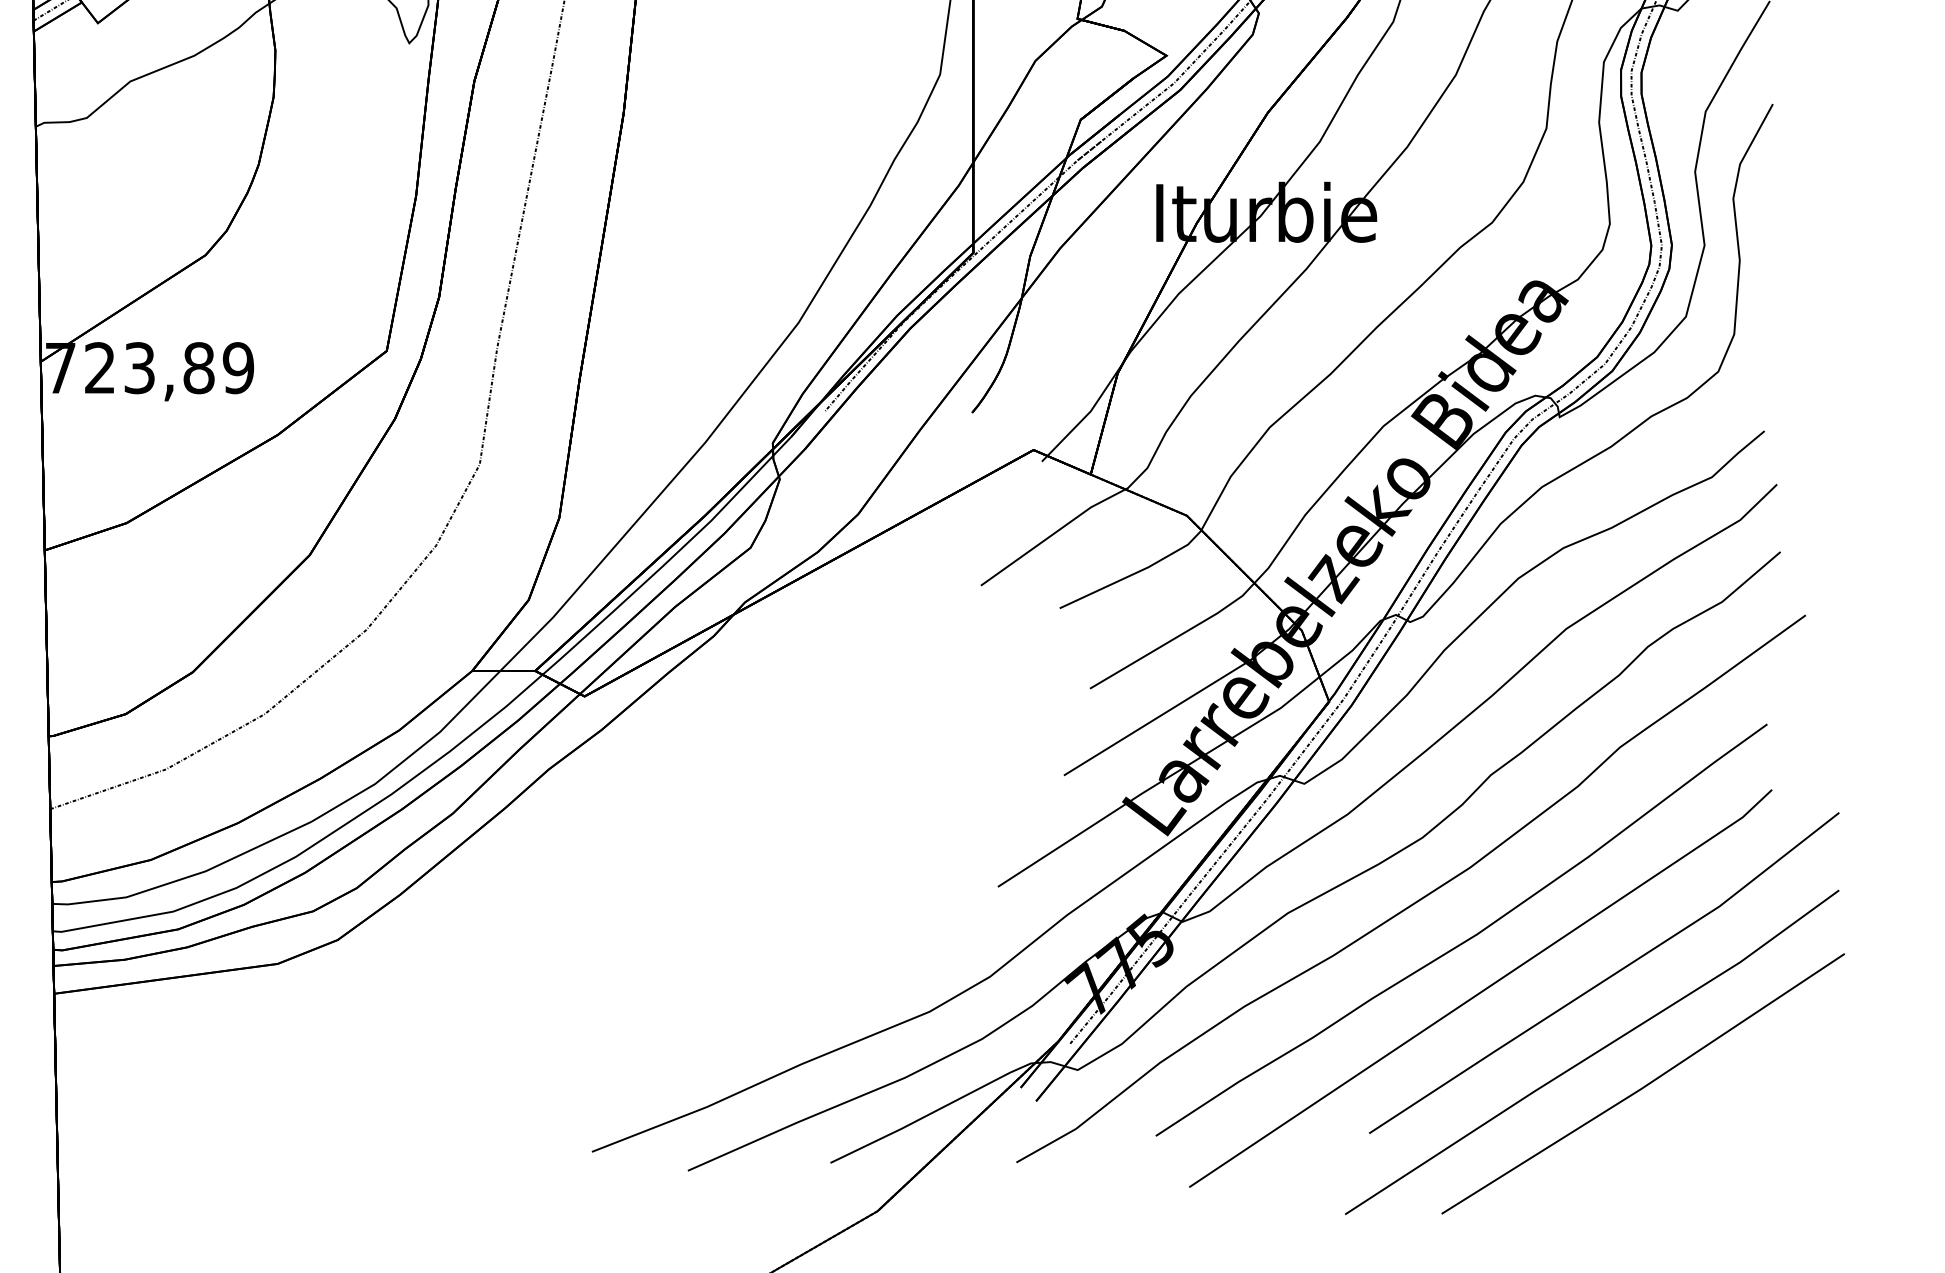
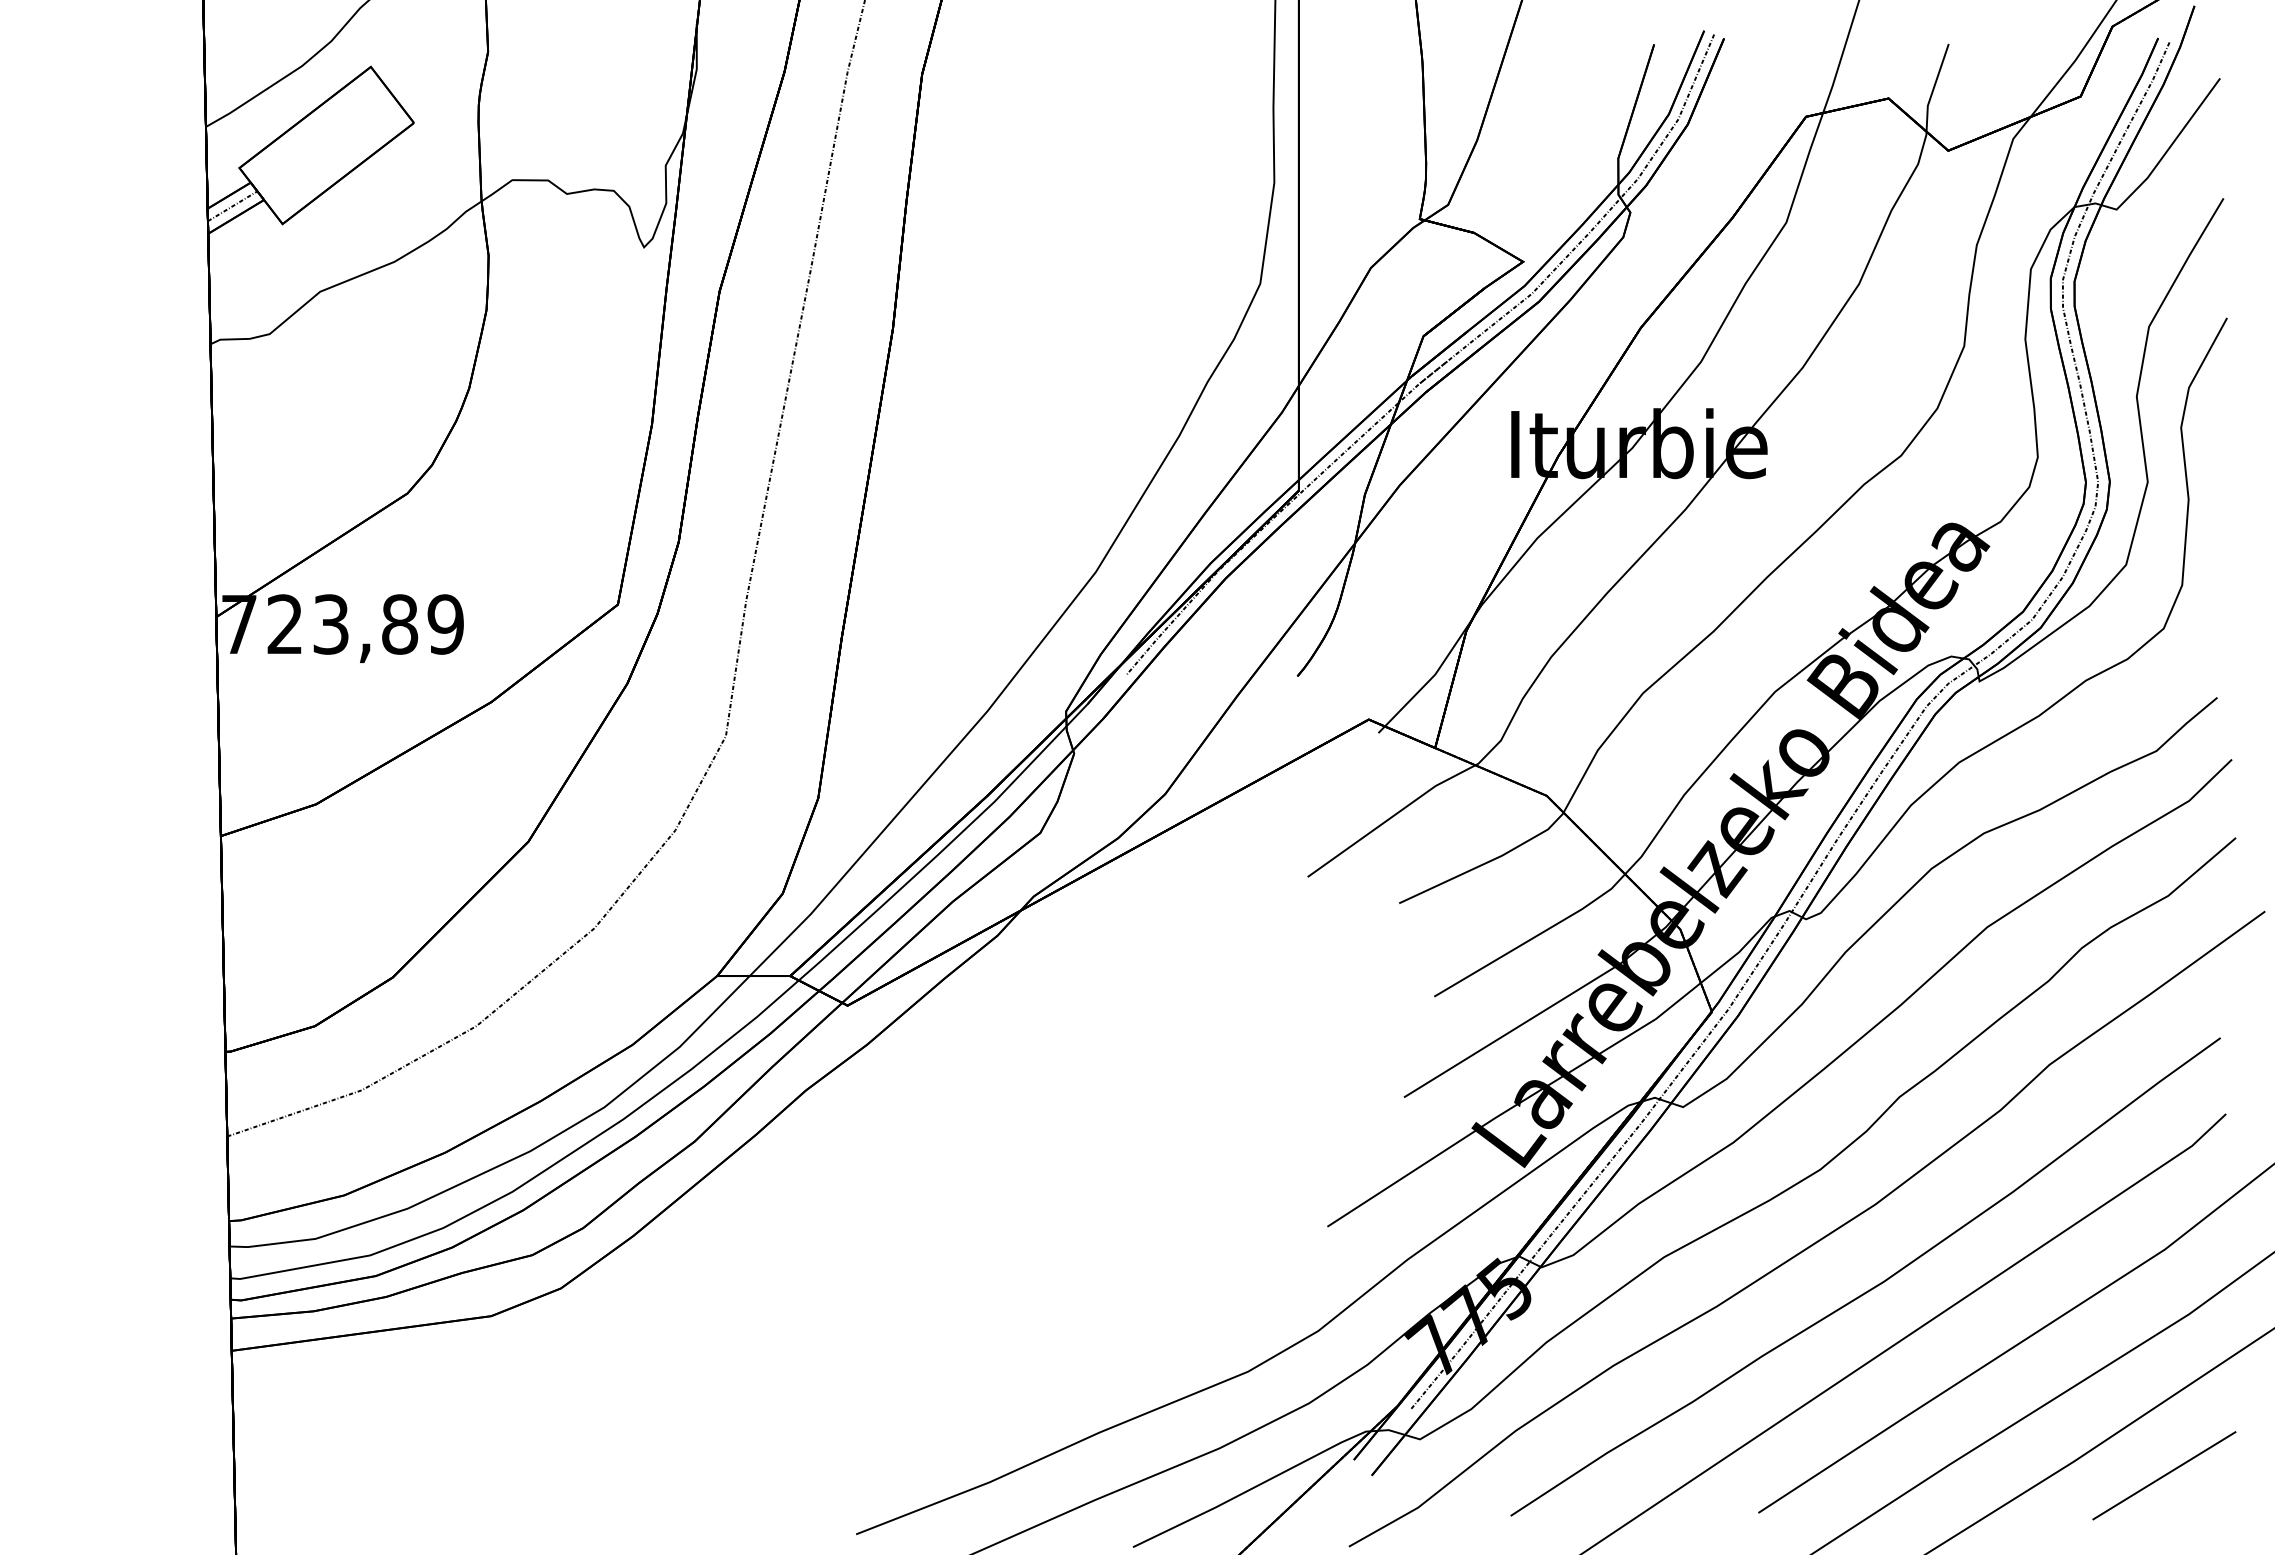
line: (1718, 1101) -> (2164, 1475), added

